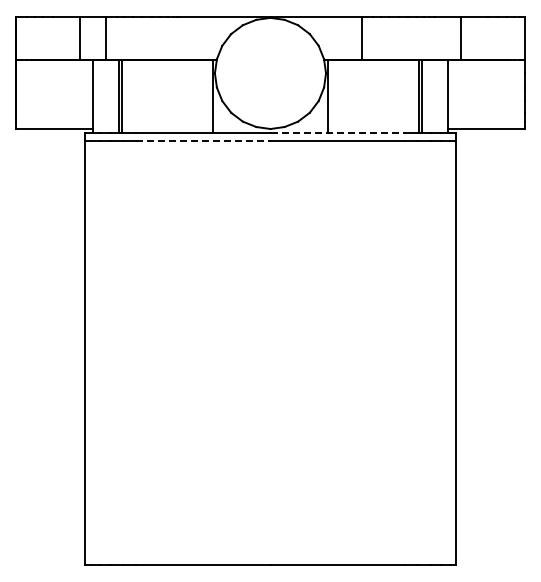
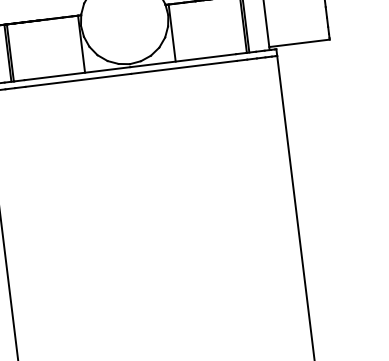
line: (338, 132) -> (183, 60), dashed -> solid
line: (203, 141) -> (78, 80), dashed -> solid

